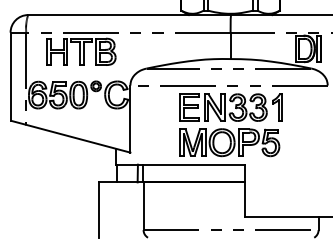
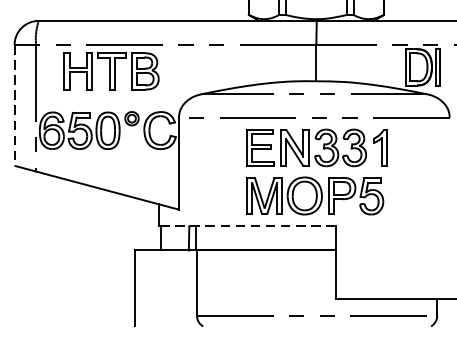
line: (10, 77) -> (14, 106), solid -> dashed
line: (179, 164) -> (246, 225), solid -> dashed

